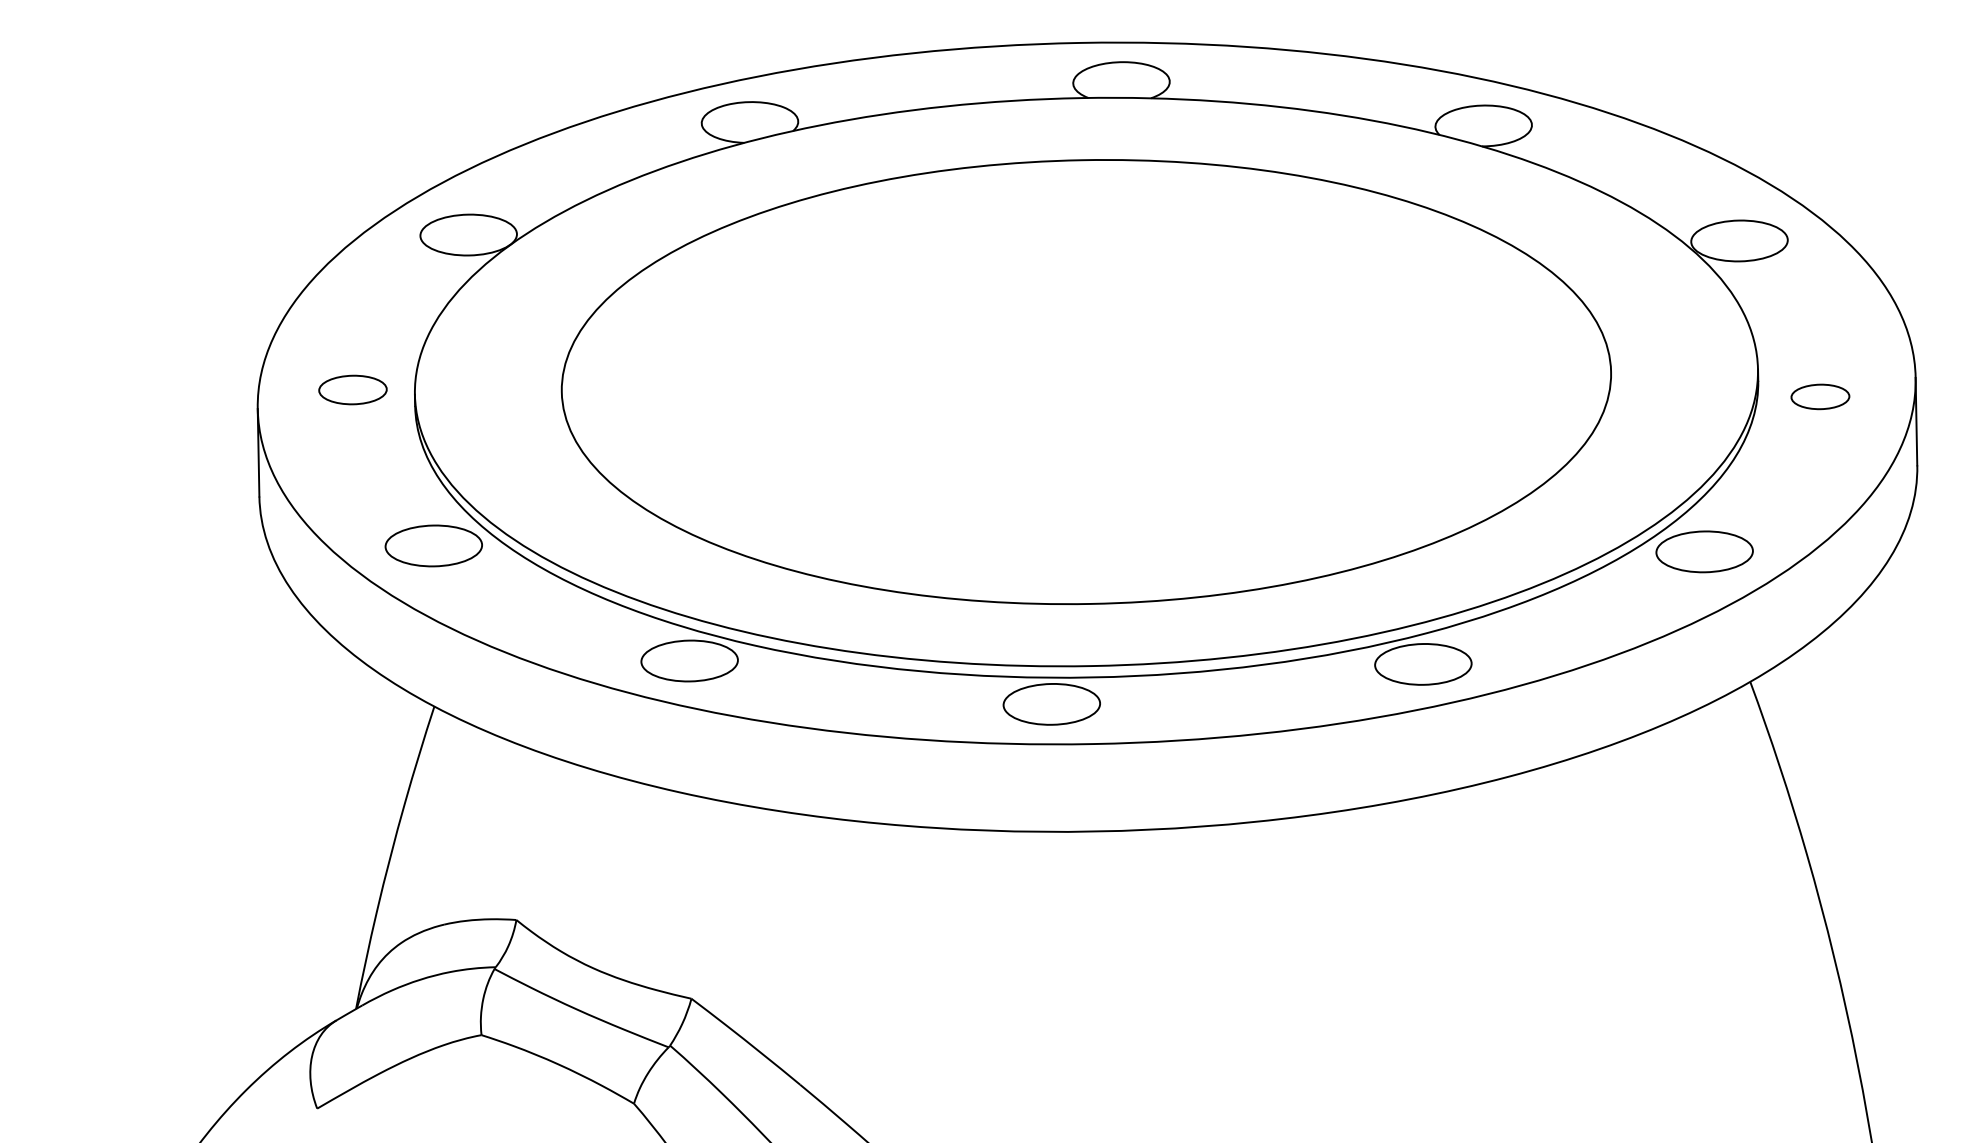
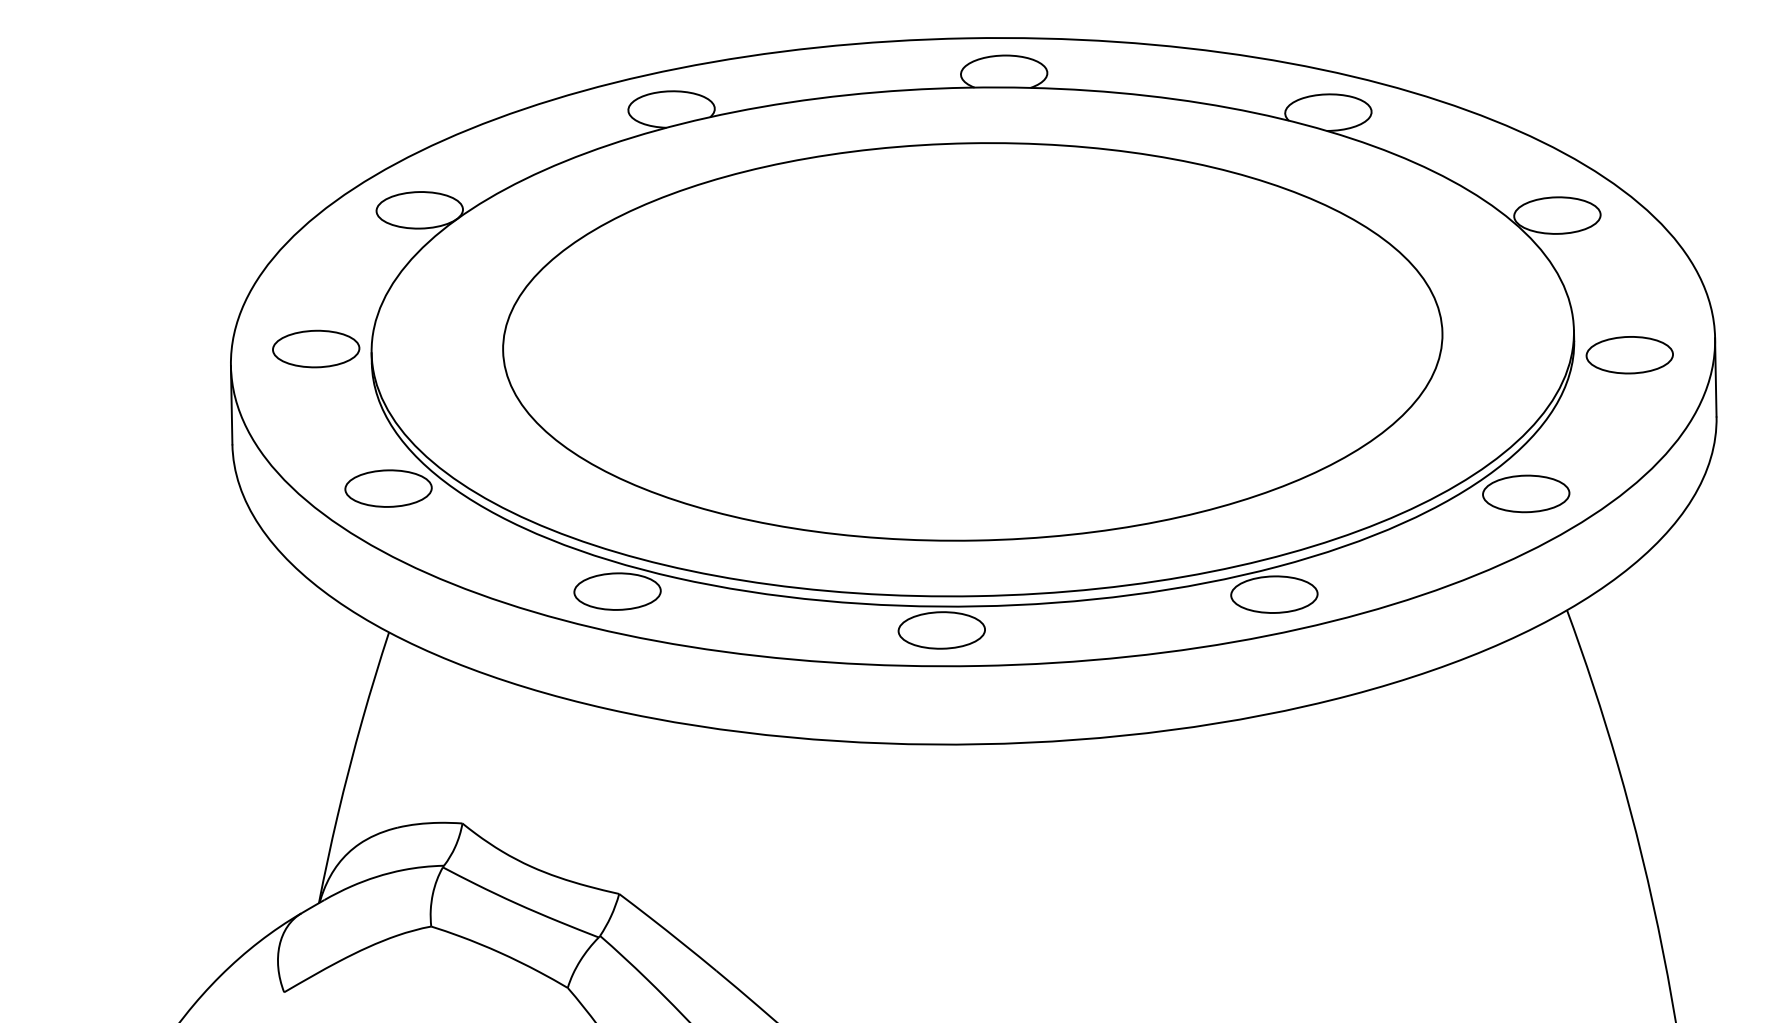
part: (352, 389) -> (315, 348), size x1.43
part: (1820, 396) -> (1629, 354), size x1.67

